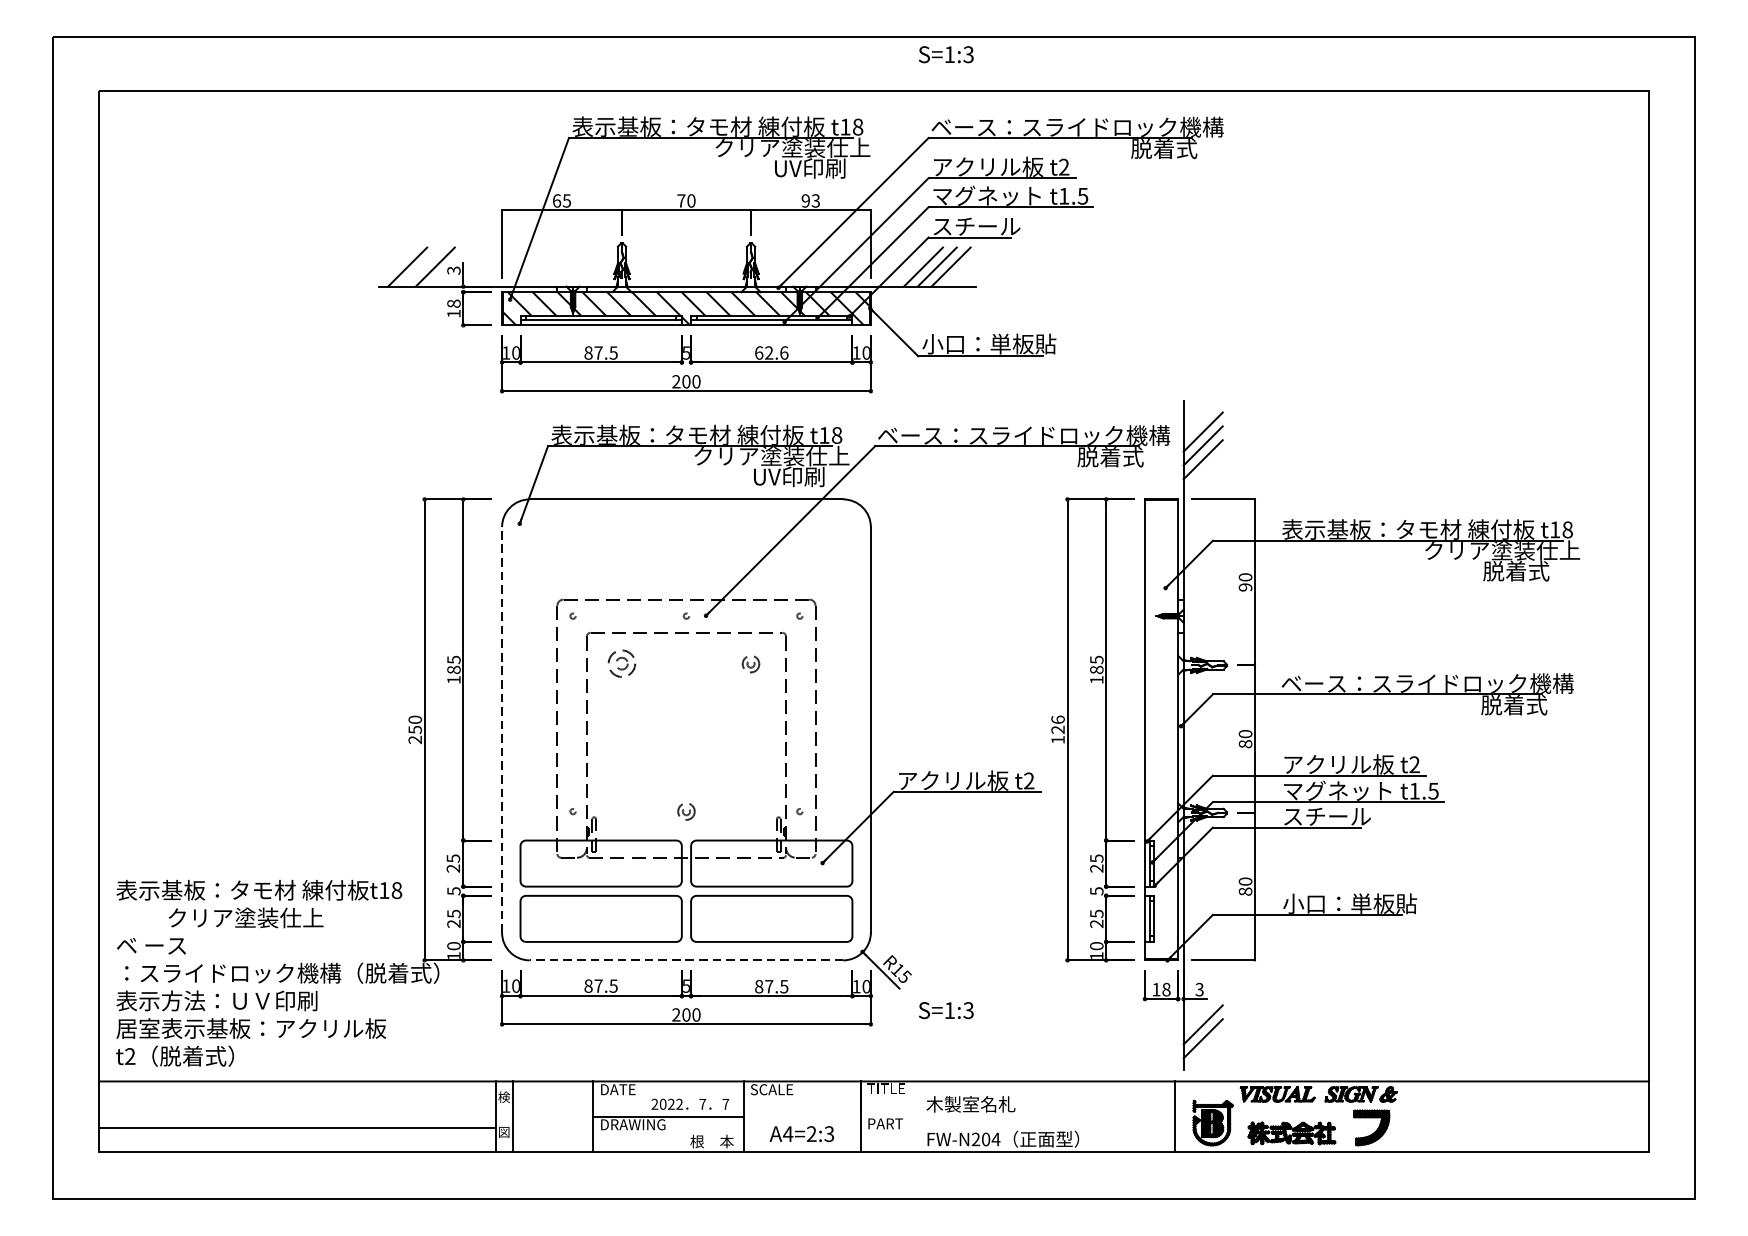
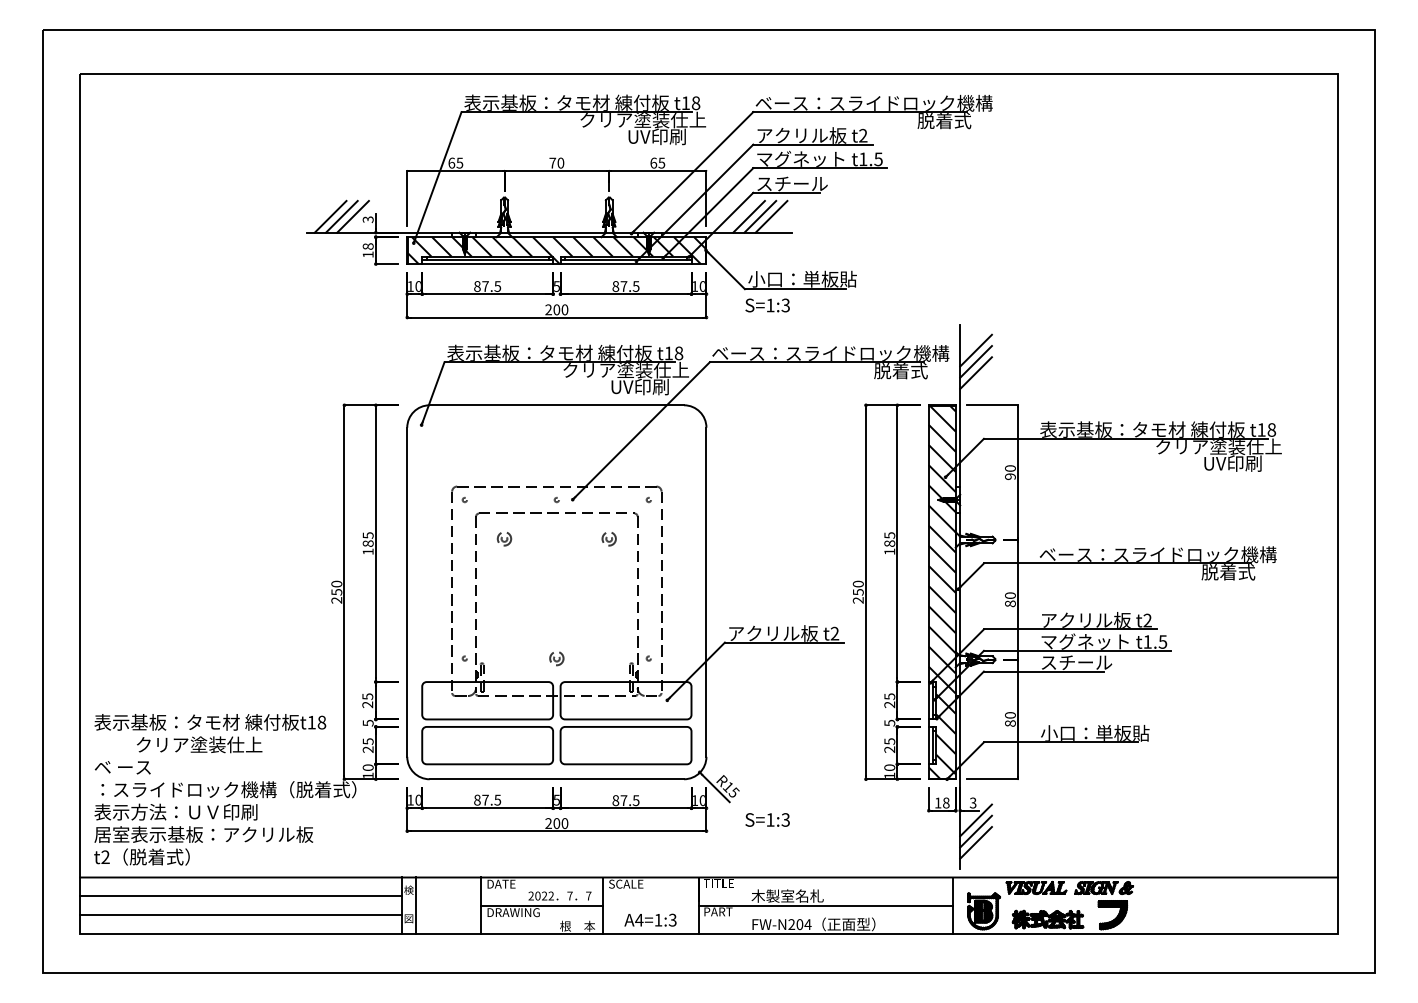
text: (946, 54) -> (767, 305), moved
text: (810, 200) -> (657, 162), 93 -> 65
line: (421, 266) -> (341, 216), added
text: (771, 352) -> (625, 286), 62.6 -> 87.5
text: (1519, 571) -> (1232, 463), 脱着式 -> UV印刷
part: (621, 664) -> (504, 539), size x0.62
text: (1057, 728) -> (857, 591), 126 -> 250
line: (502, 730) -> (407, 592), dashed -> solid
hatch: (1160, 730) -> (941, 592), added
line: (686, 960) -> (556, 779), dashed -> solid
line: (1202, 1011) -> (975, 820), added
line: (297, 1104) -> (241, 896), added
line: (1017, 1115) -> (825, 905), added
text: (811, 1133) -> (658, 919), A4=2:3 -> A4=1:3

